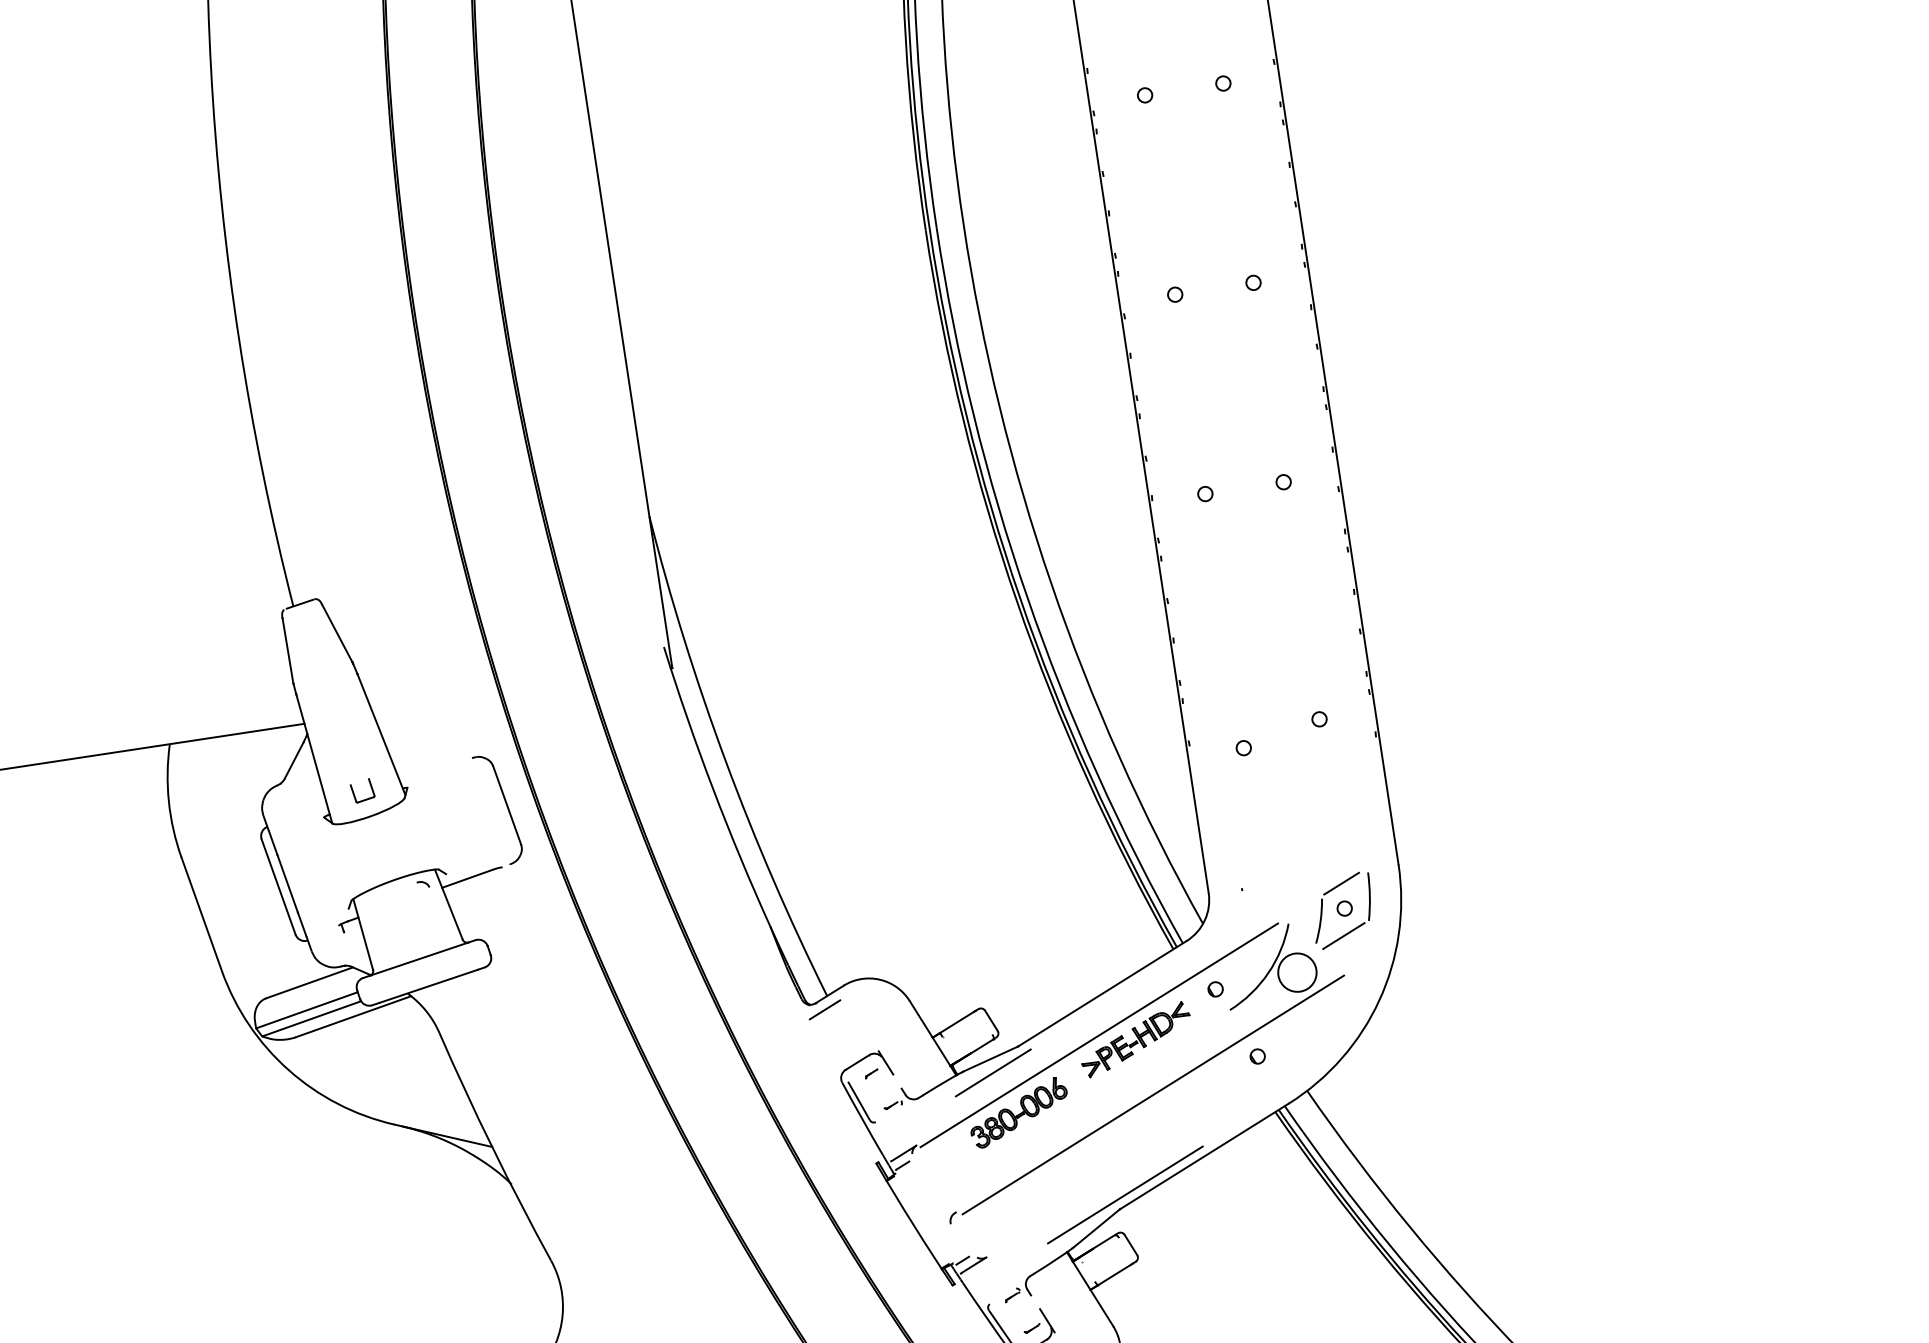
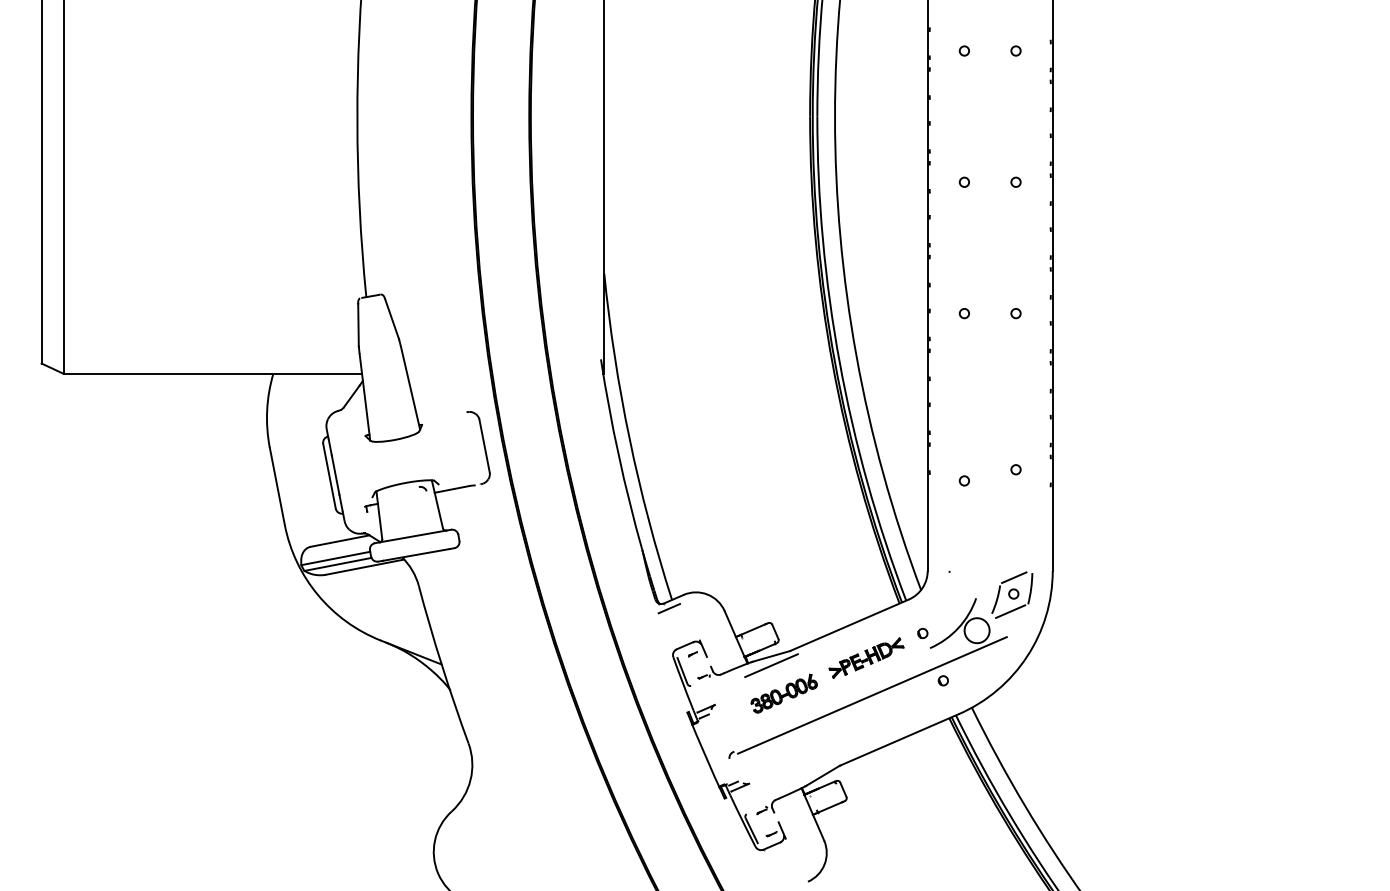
part: (361, 790) -> (392, 422), removed
line: (1099, 1034) -> (843, 651), removed
line: (1124, 1194) -> (844, 756), removed

